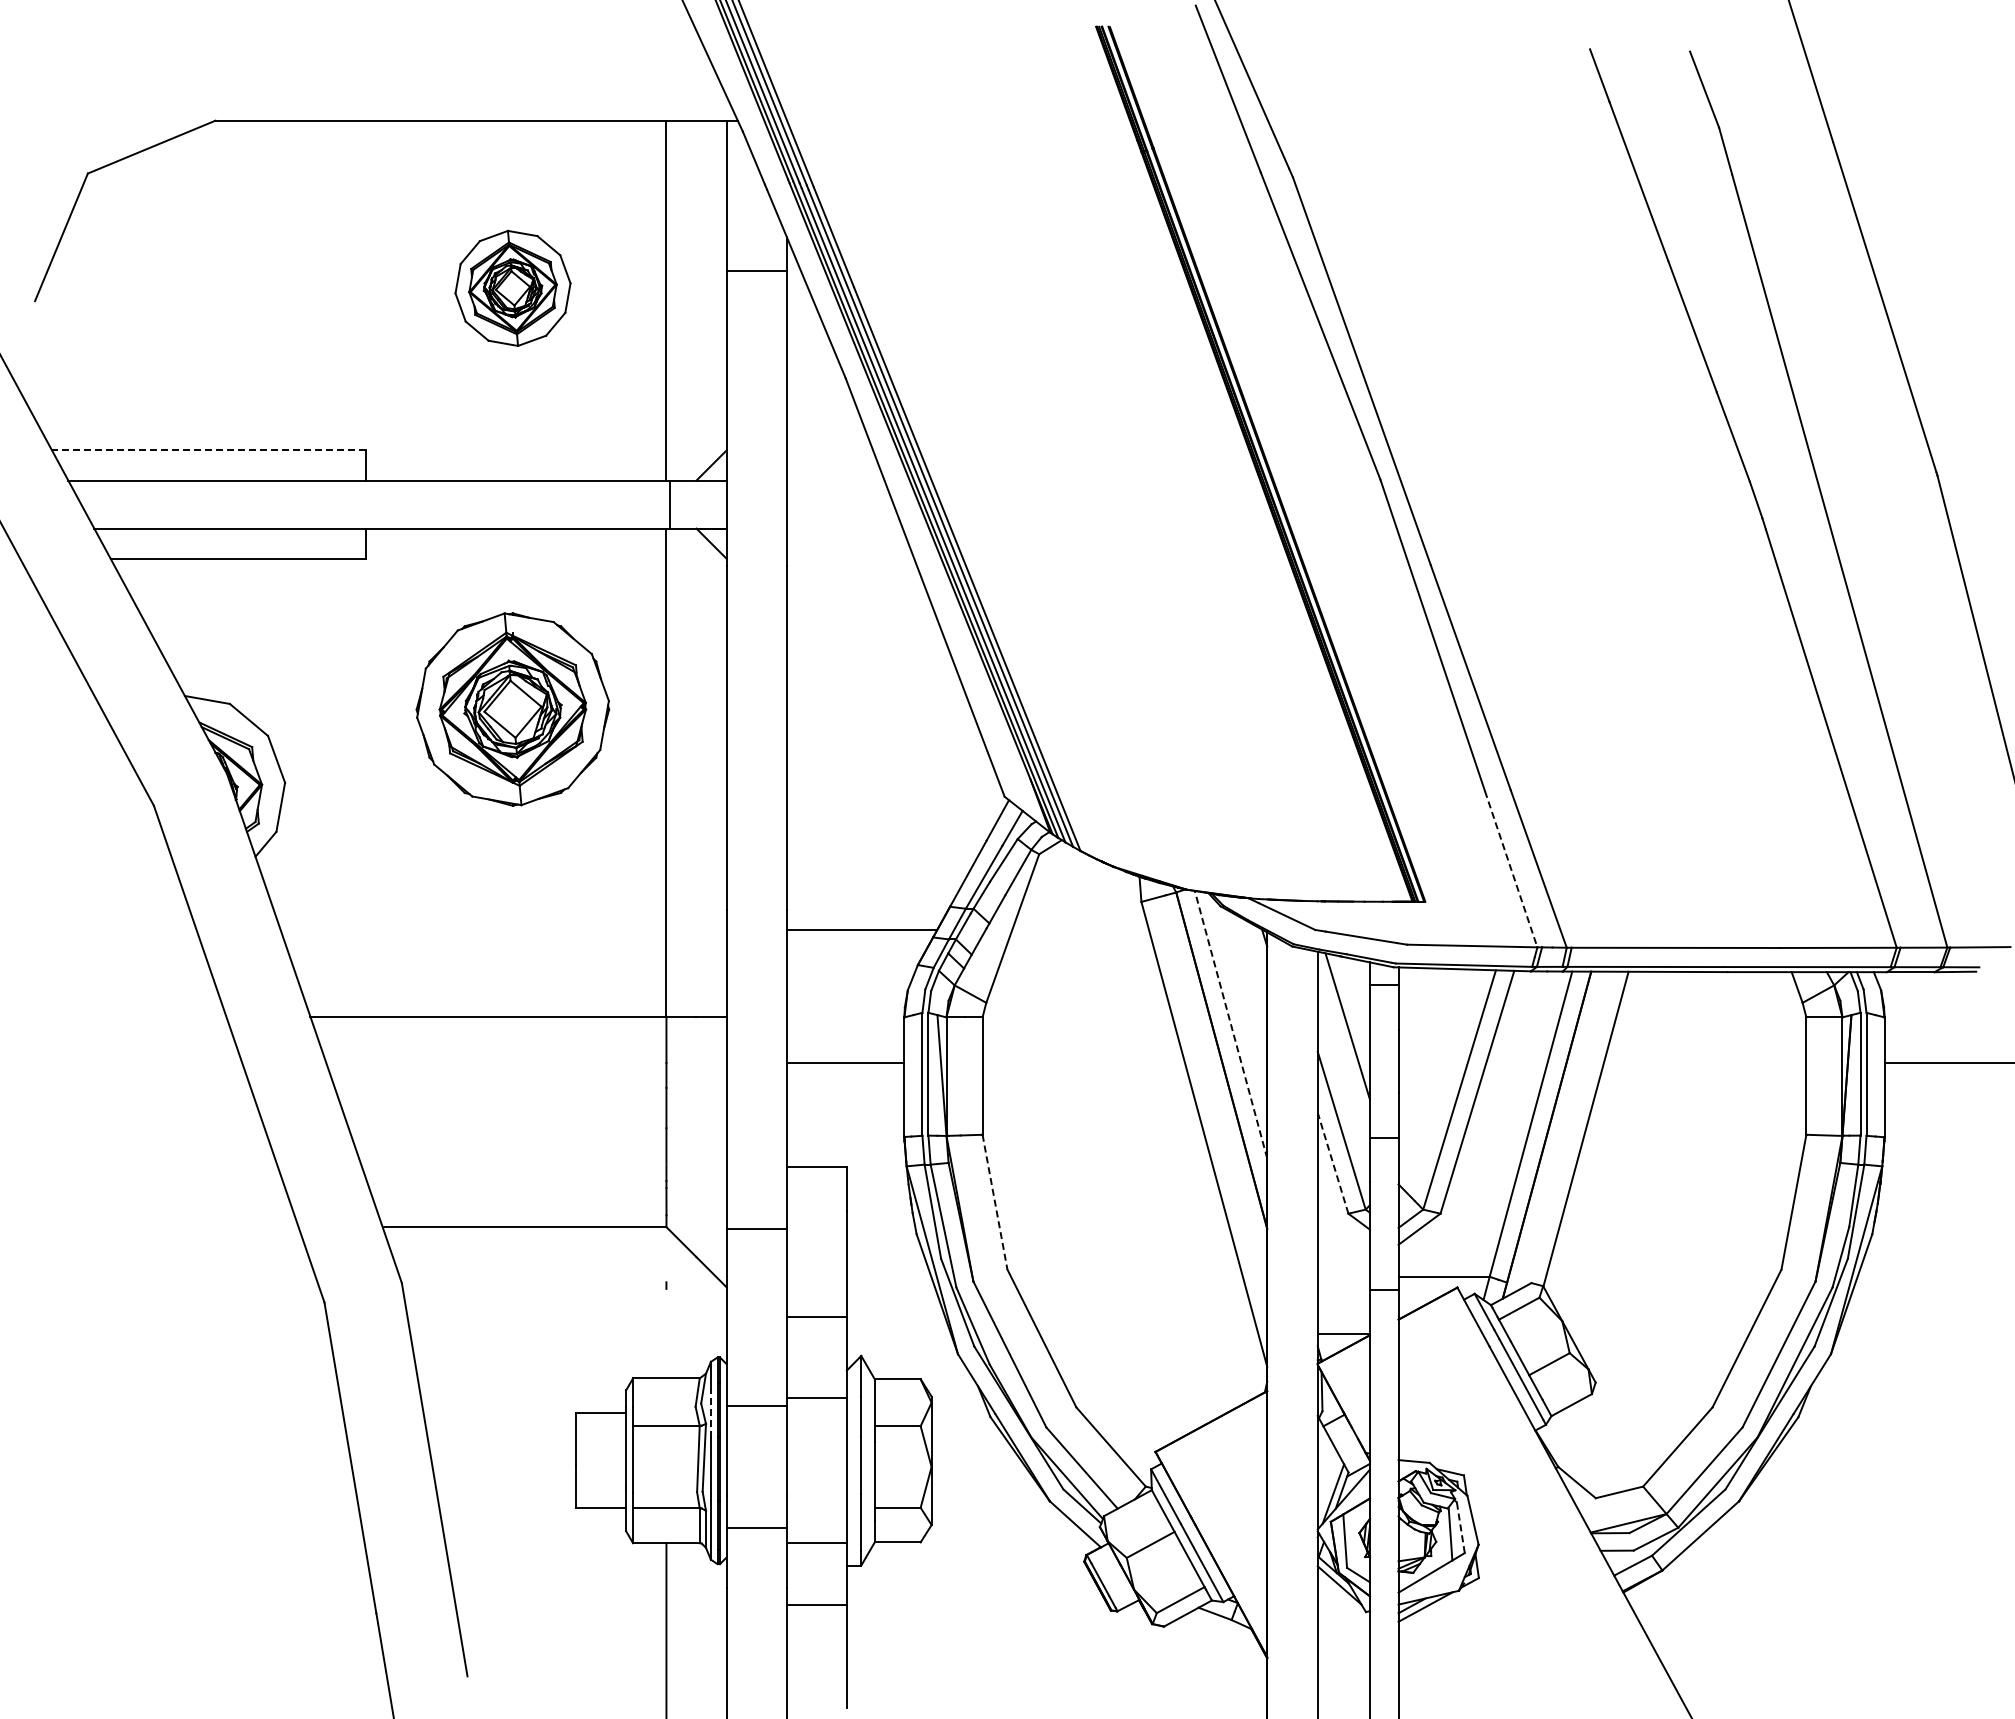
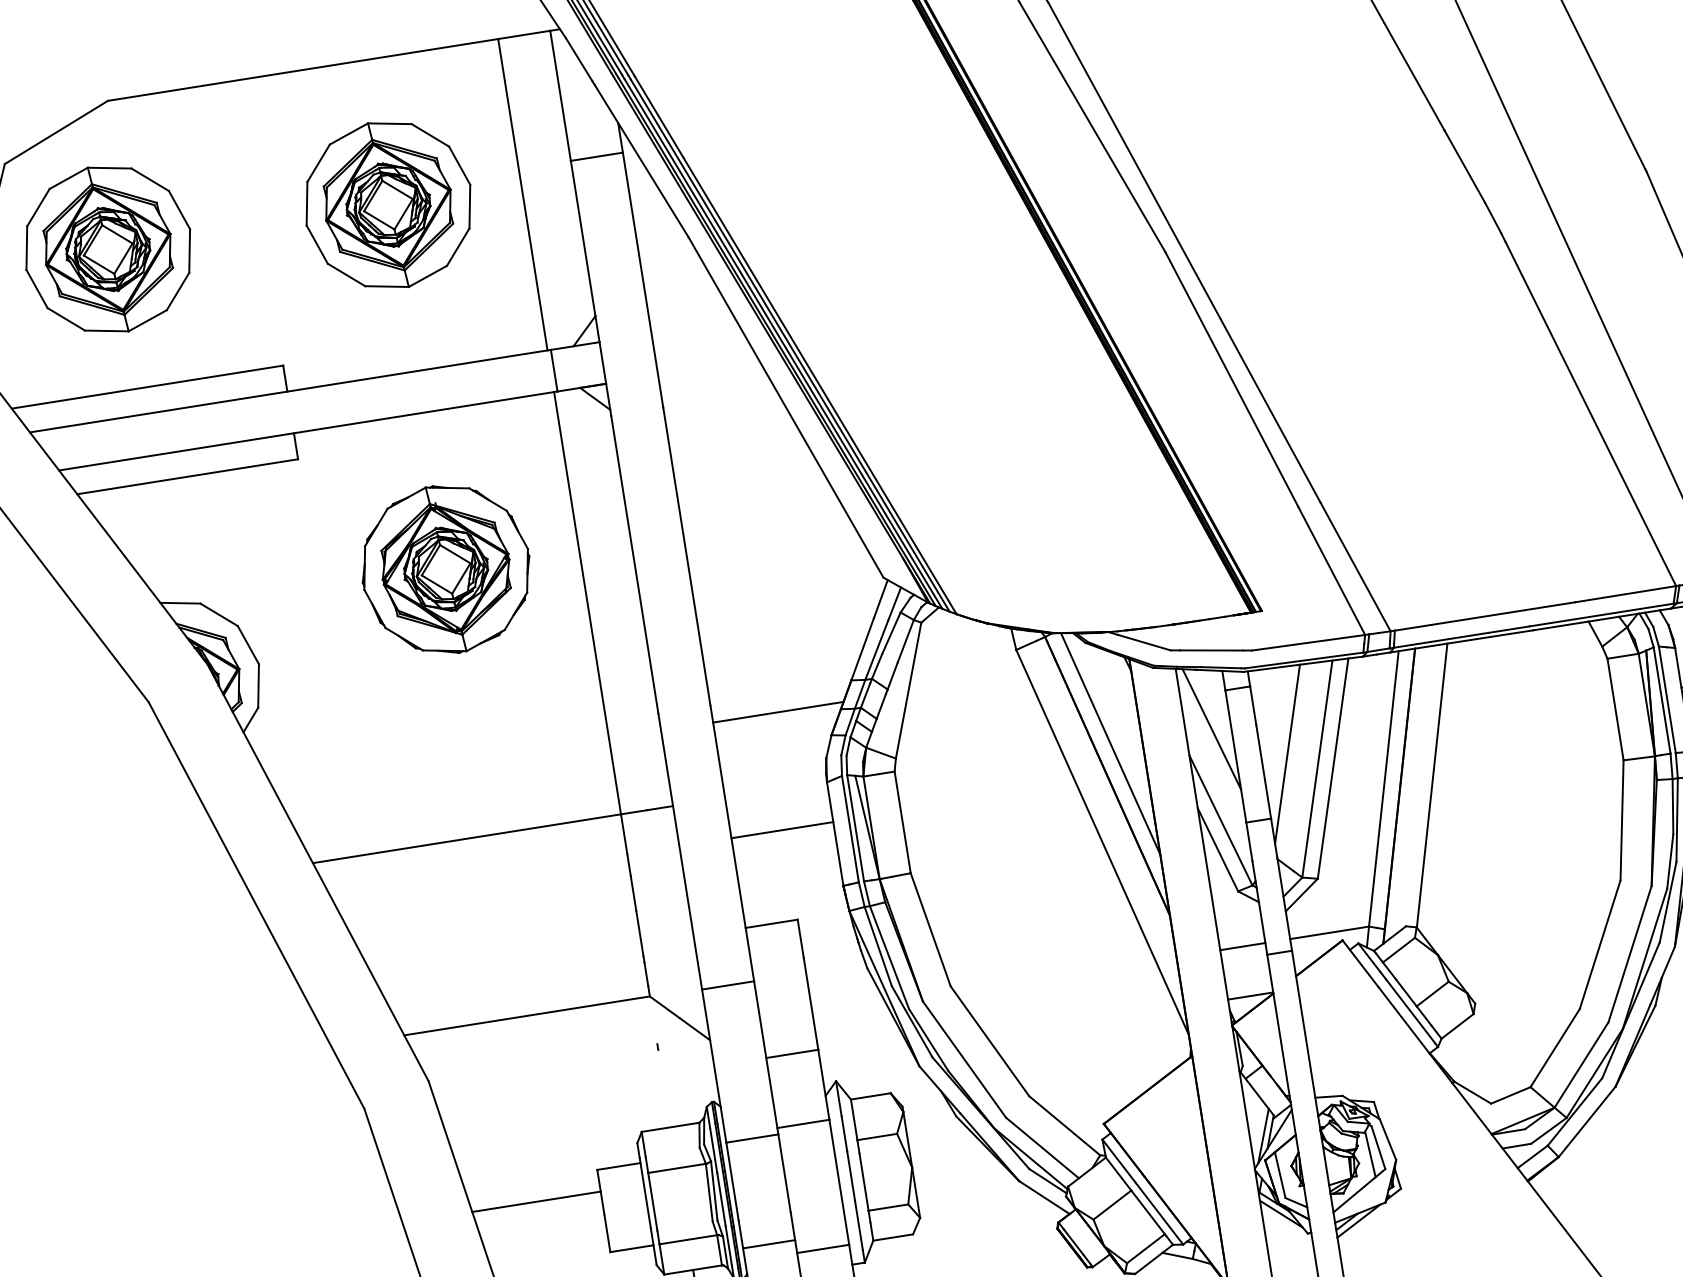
part: (189, 288) -> (108, 249), added
part: (512, 288) -> (387, 205), size x1.67
line: (208, 450) -> (147, 387), dashed -> solid
line: (1511, 869) -> (1332, 571), dashed -> solid
line: (1231, 1024) -> (1111, 743), dashed -> solid
line: (1428, 1067) -> (1287, 753), added
line: (1333, 1163) -> (1218, 849), dashed -> solid
line: (995, 1202) -> (931, 930), dashed -> solid
line: (1343, 1276) -> (1242, 946), added
line: (710, 1411) -> (713, 1149), dashed -> solid
line: (501, 1438) -> (536, 1201), added
line: (1460, 1527) -> (1378, 1147), dashed -> solid

